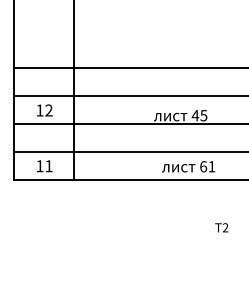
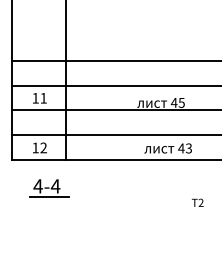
text: (48, 110) -> (43, 98), 12 -> 11
text: (48, 166) -> (43, 148), 11 -> 12
text: (207, 166) -> (184, 148), 61 -> 43
part: (55, 211) -> (49, 188), added

